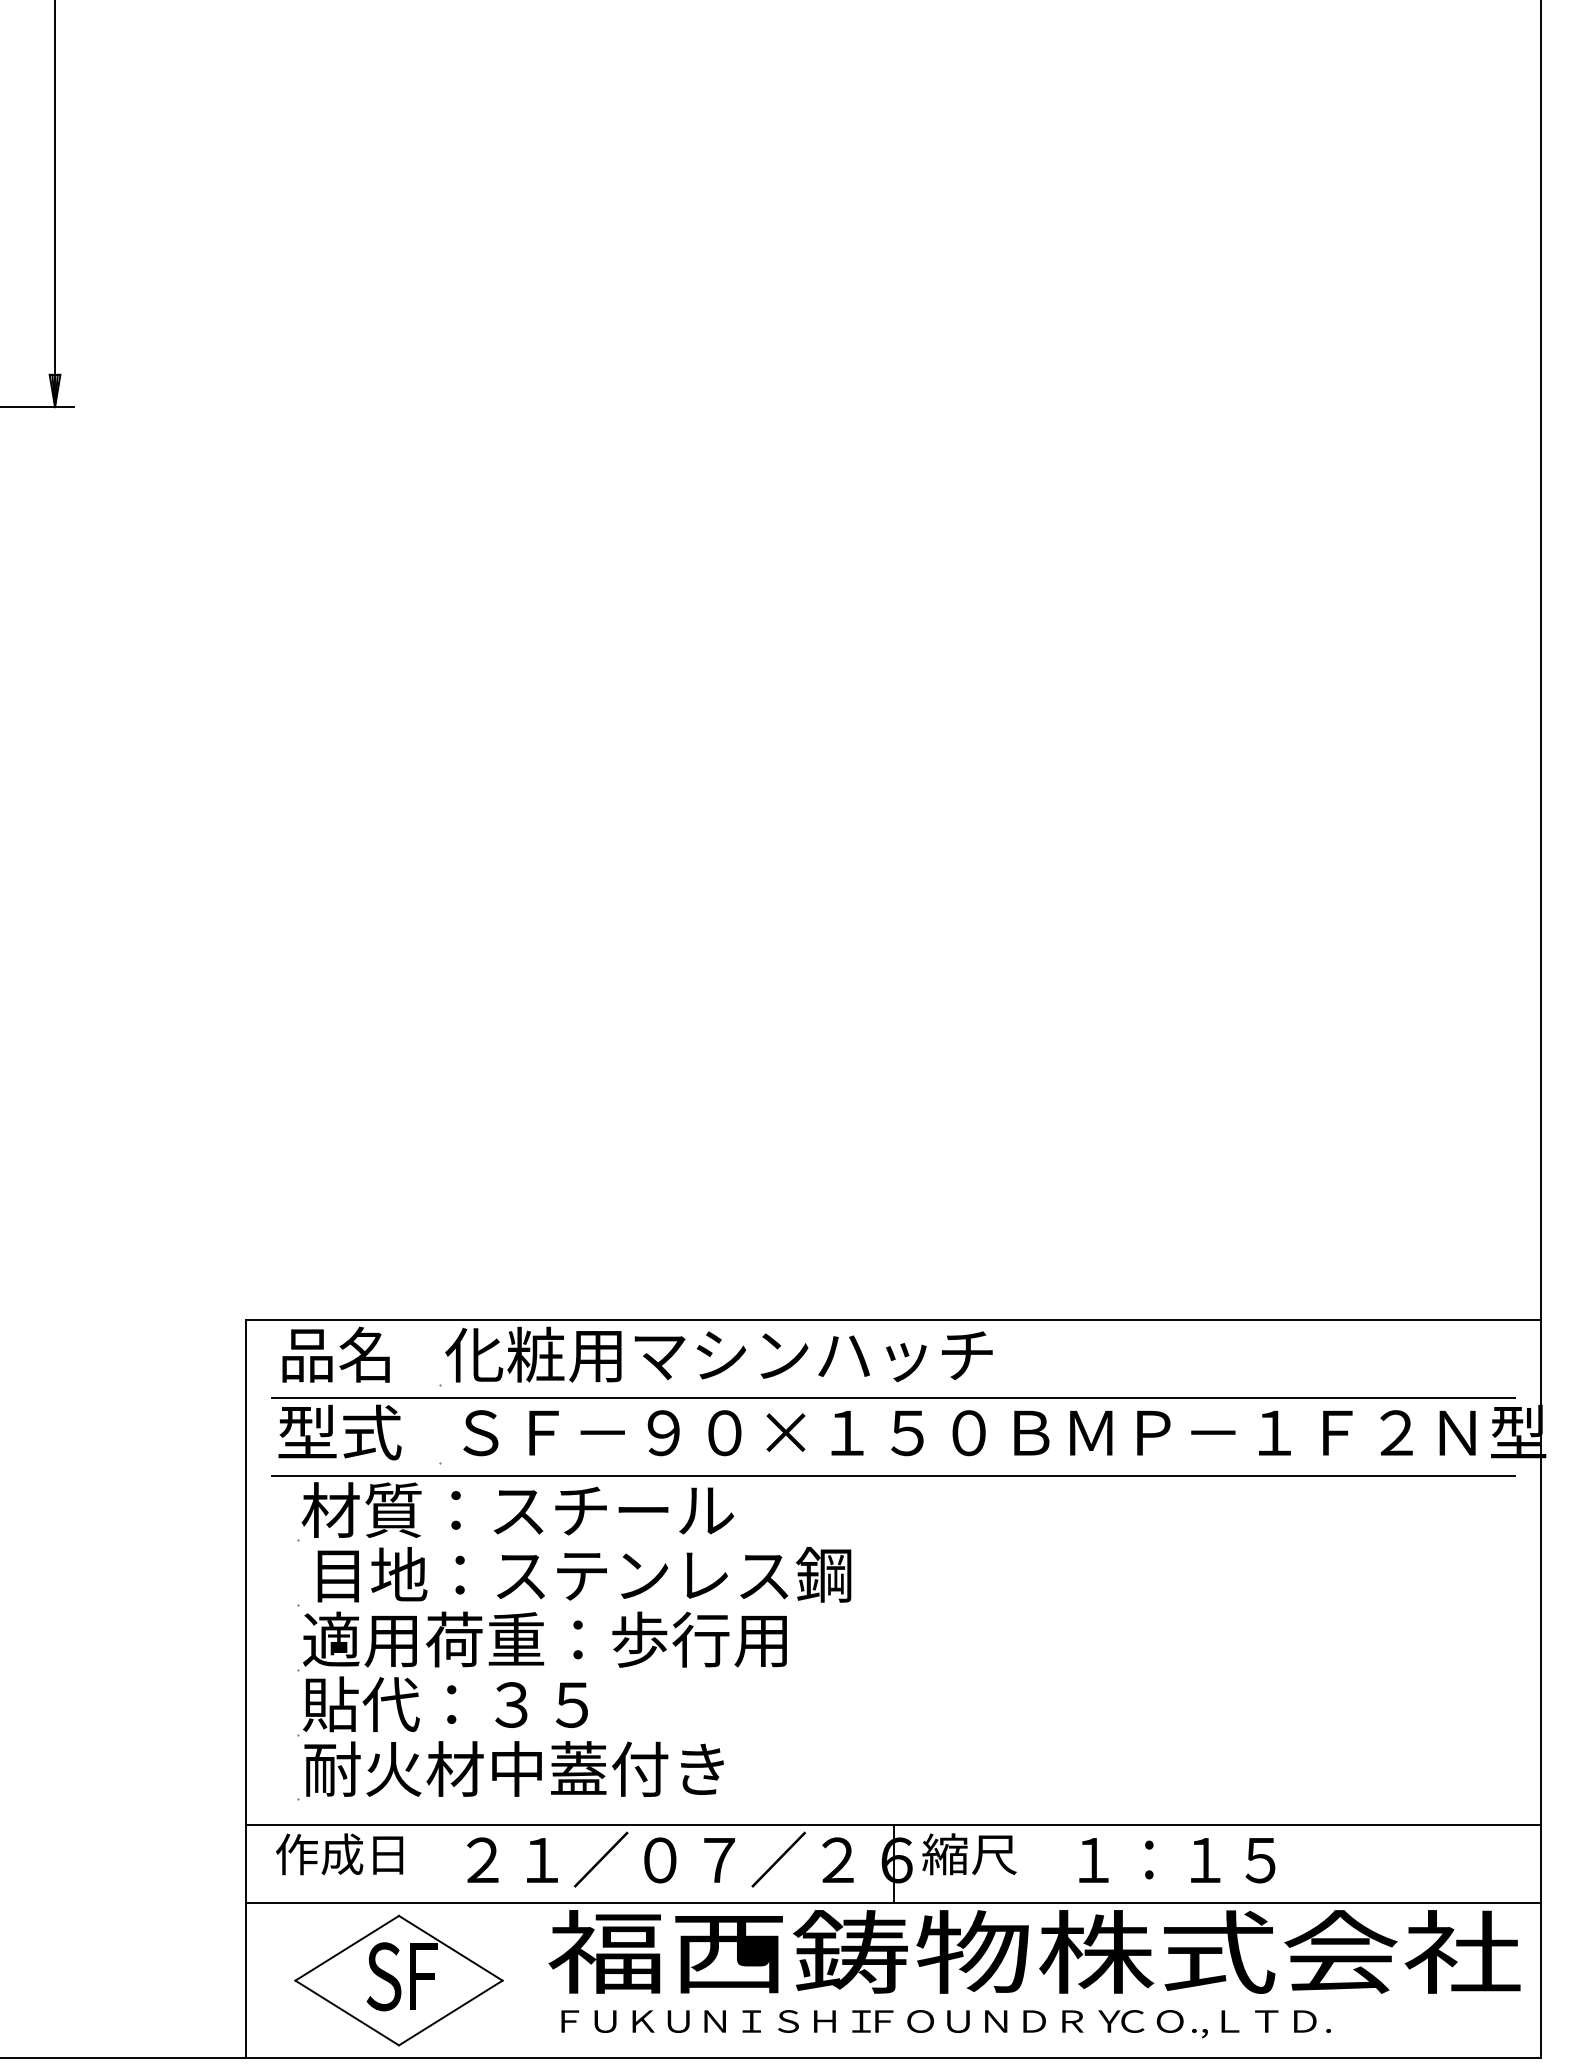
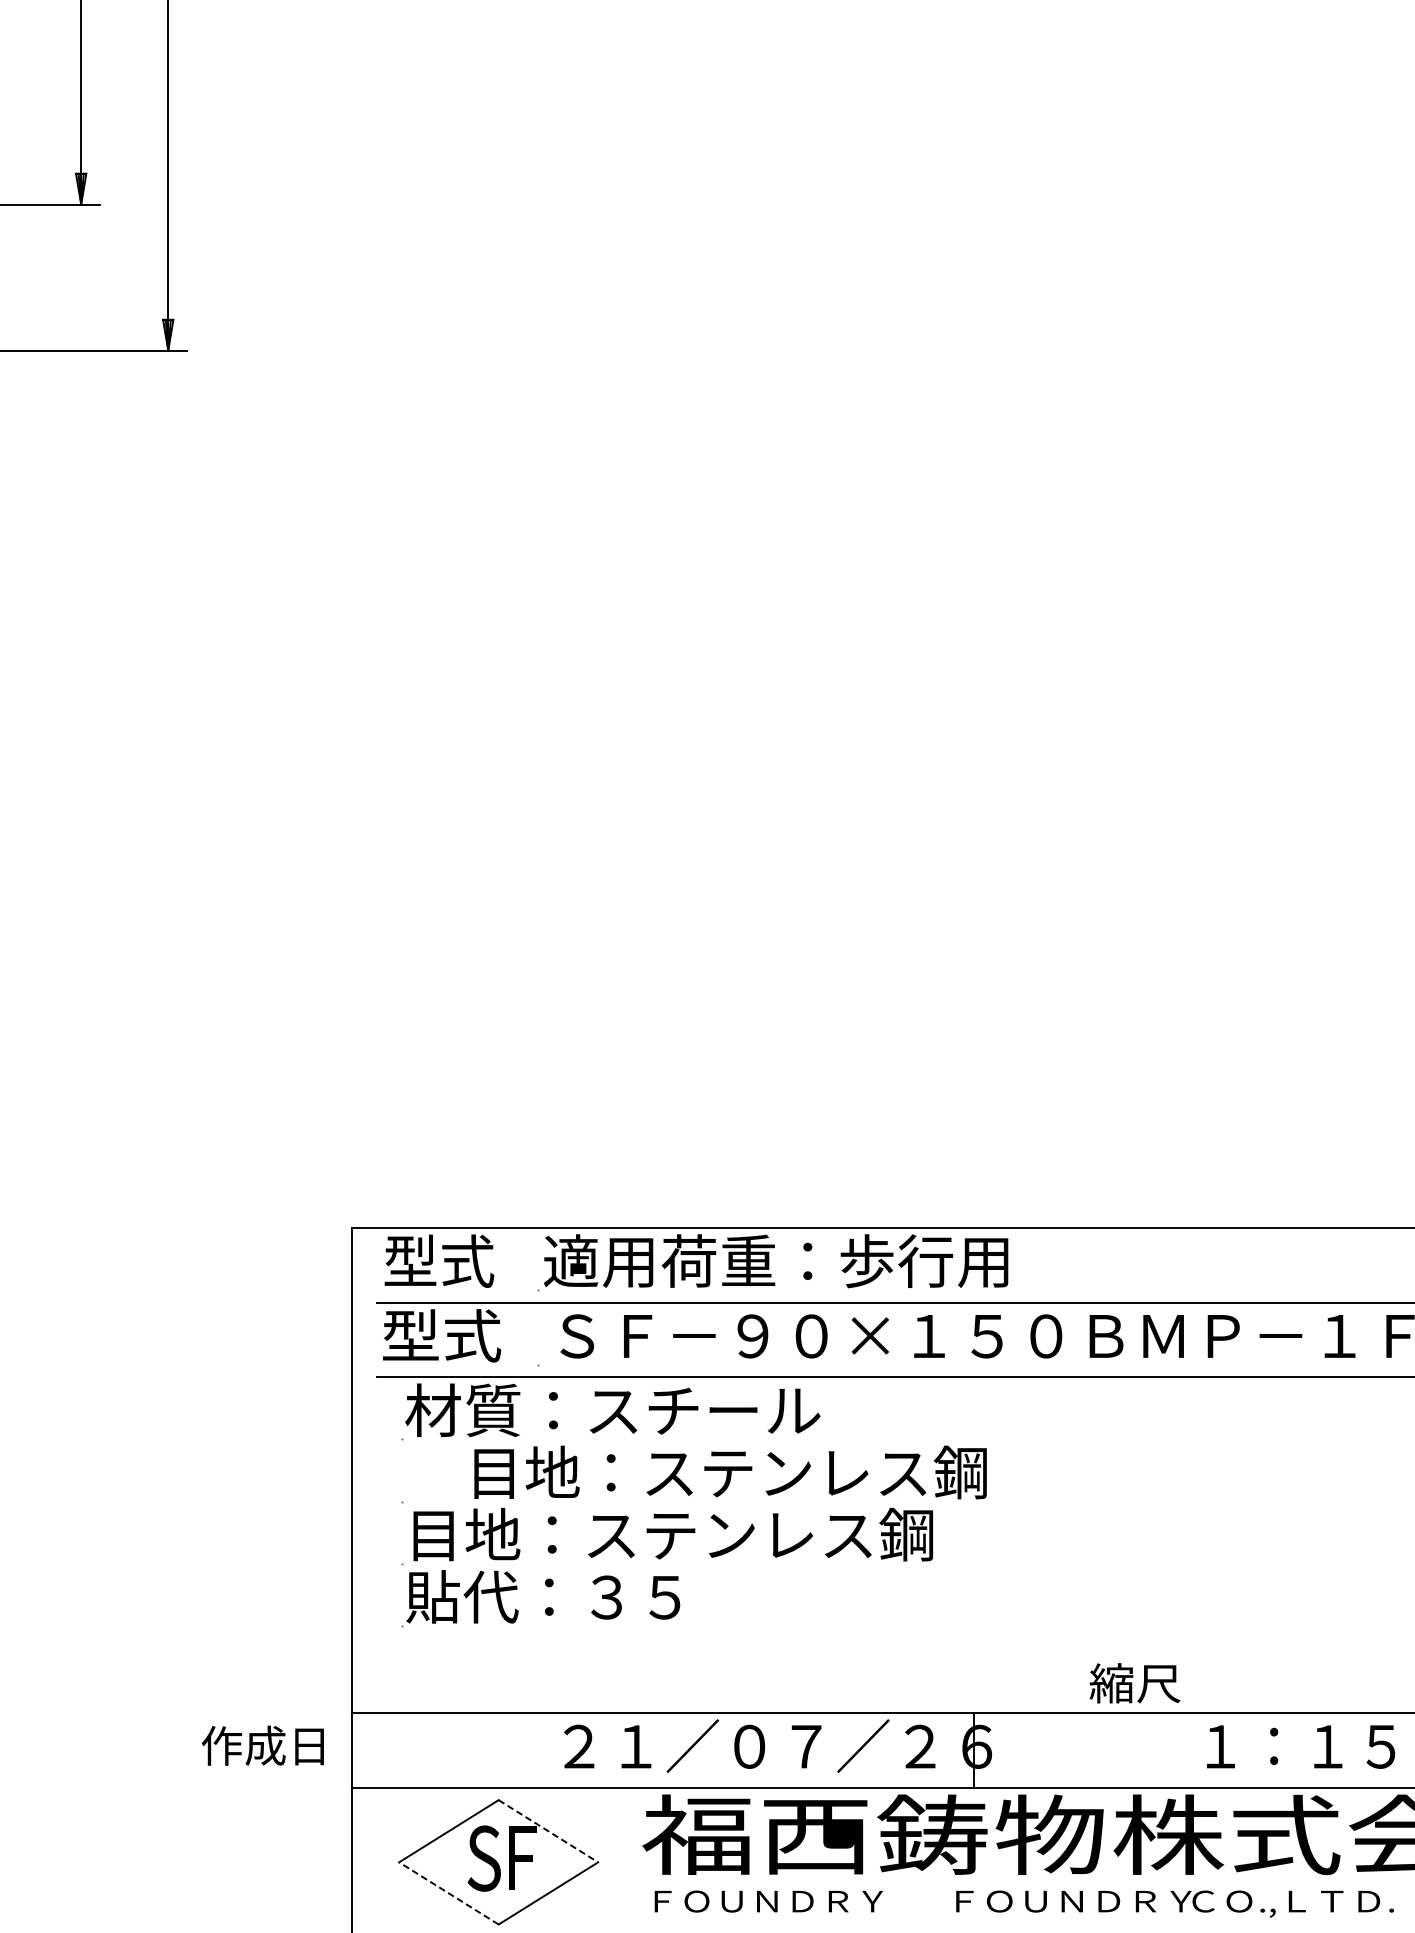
text: (337, 1354) -> (439, 1260), 品名 -> 型式
text: (718, 1354) -> (805, 1260), 化粧用マシンハッチ -> 適用荷重：歩行用
text: (584, 1574) -> (730, 1472), moved
text: (577, 1639) -> (670, 1534), 適用荷重：歩行用 -> 目地：ステンレス鋼
part: (510, 1770) -> (605, 1660), removed
text: (339, 1854) -> (262, 1745), moved
text: (969, 1854) -> (1135, 1683), moved
text: (1177, 1860) -> (1301, 1746), moved
line: (451, 1948) -> (549, 1831), solid -> dashed
line: (346, 2012) -> (448, 1892), solid -> dashed
text: (731, 2021) -> (818, 1901), ＦＵＫＵＮＩＳＨＩ -> ＦＯＵＮＤＲＹ

